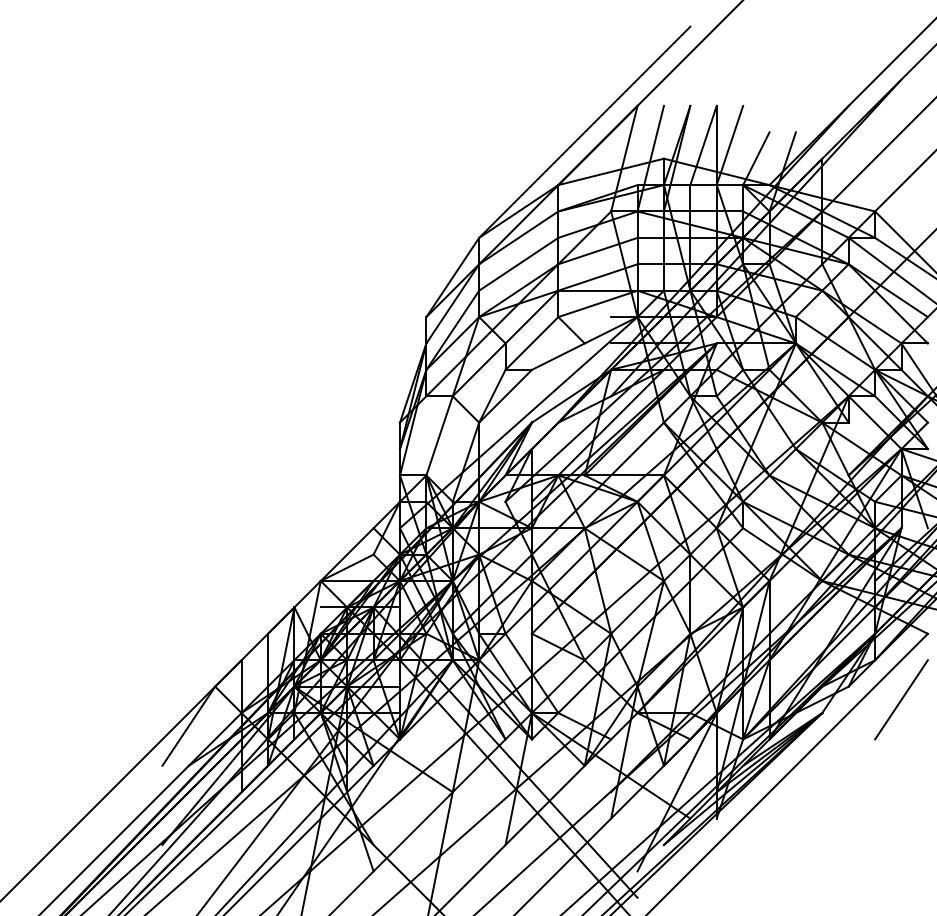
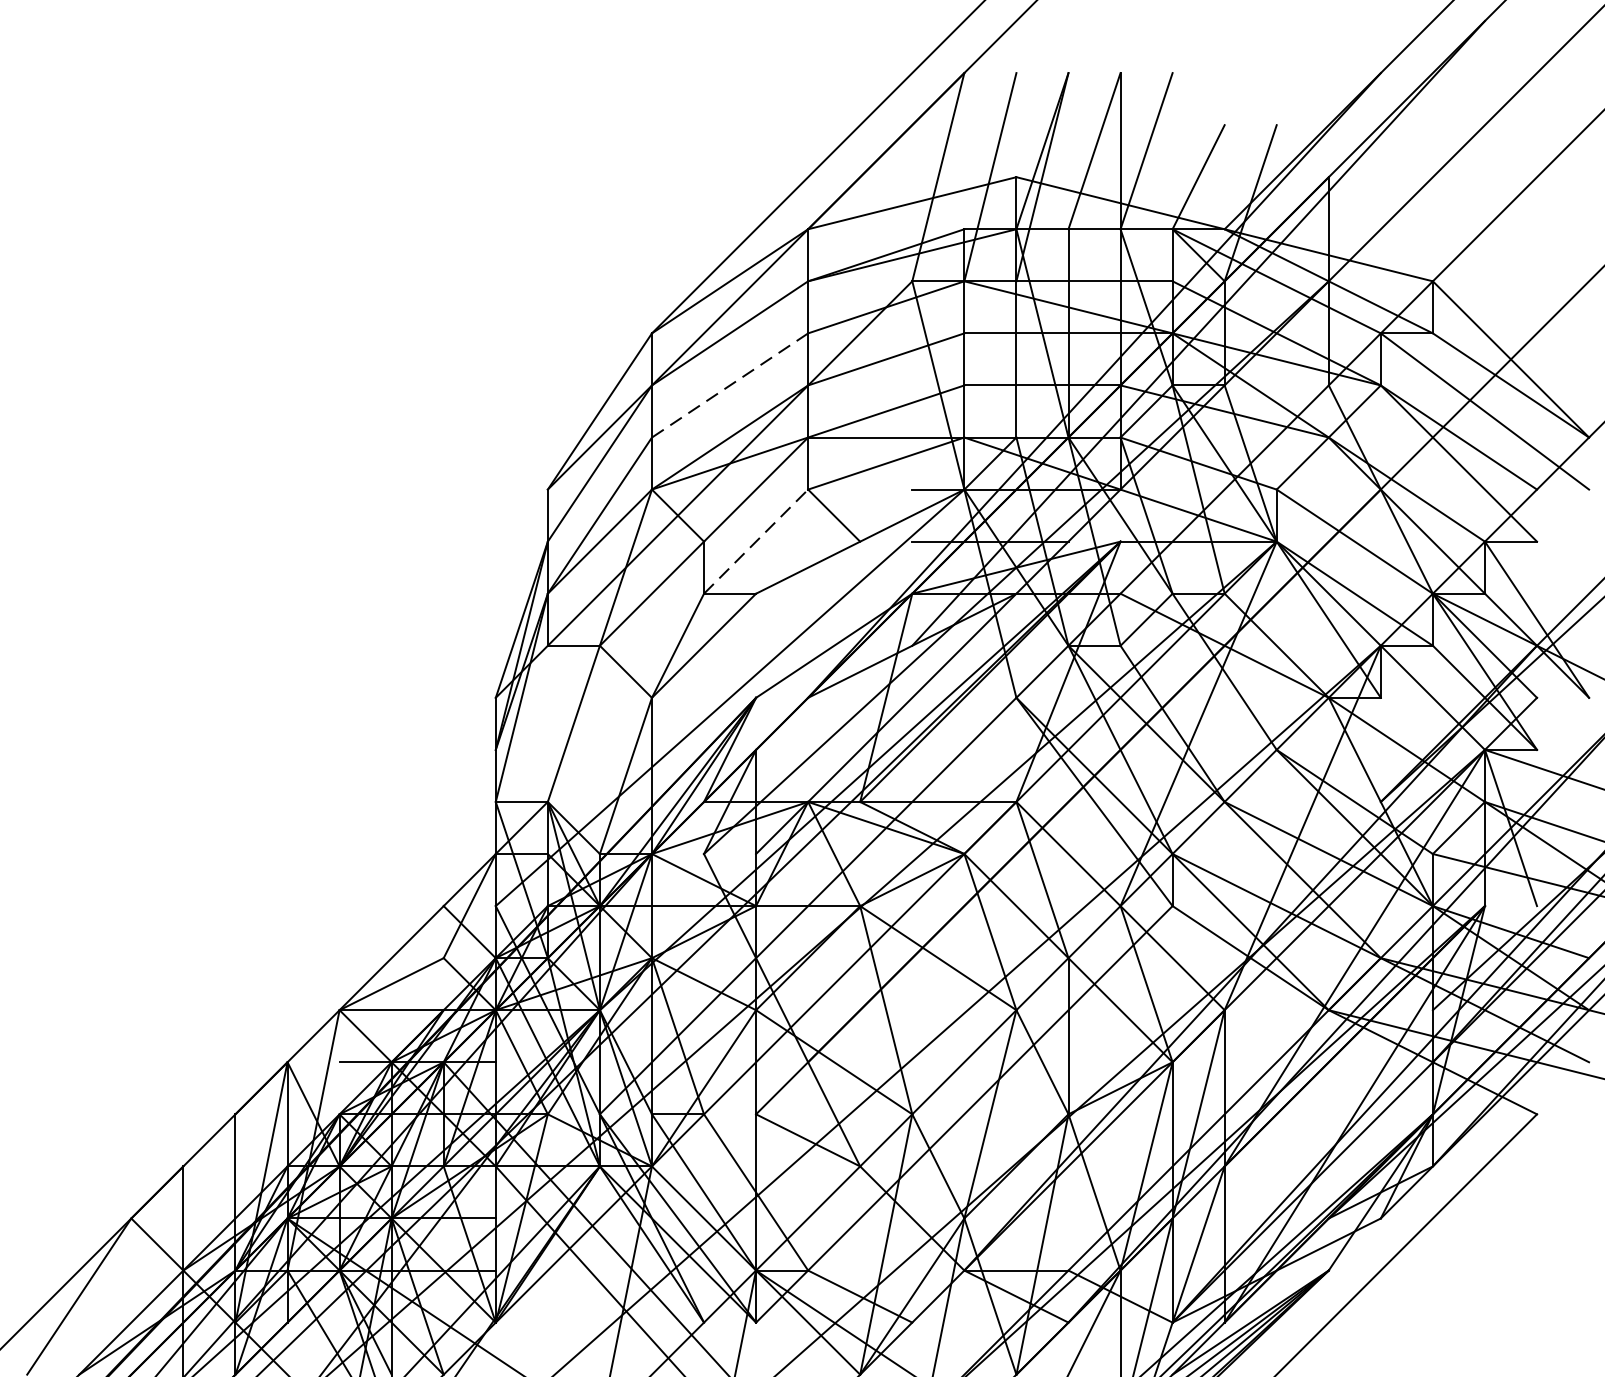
line: (518, 264) -> (729, 385), solid -> dashed
line: (532, 343) -> (757, 541), solid -> dashed
line: (901, 699) -> (1484, 1243), removed

